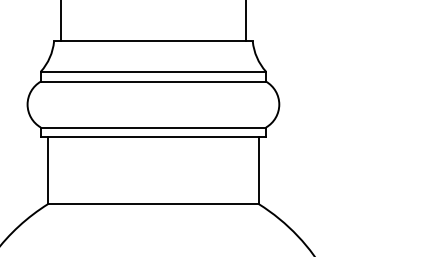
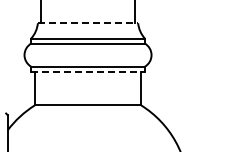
line: (154, 41) -> (88, 23), solid -> dashed
line: (154, 136) -> (88, 71), solid -> dashed

